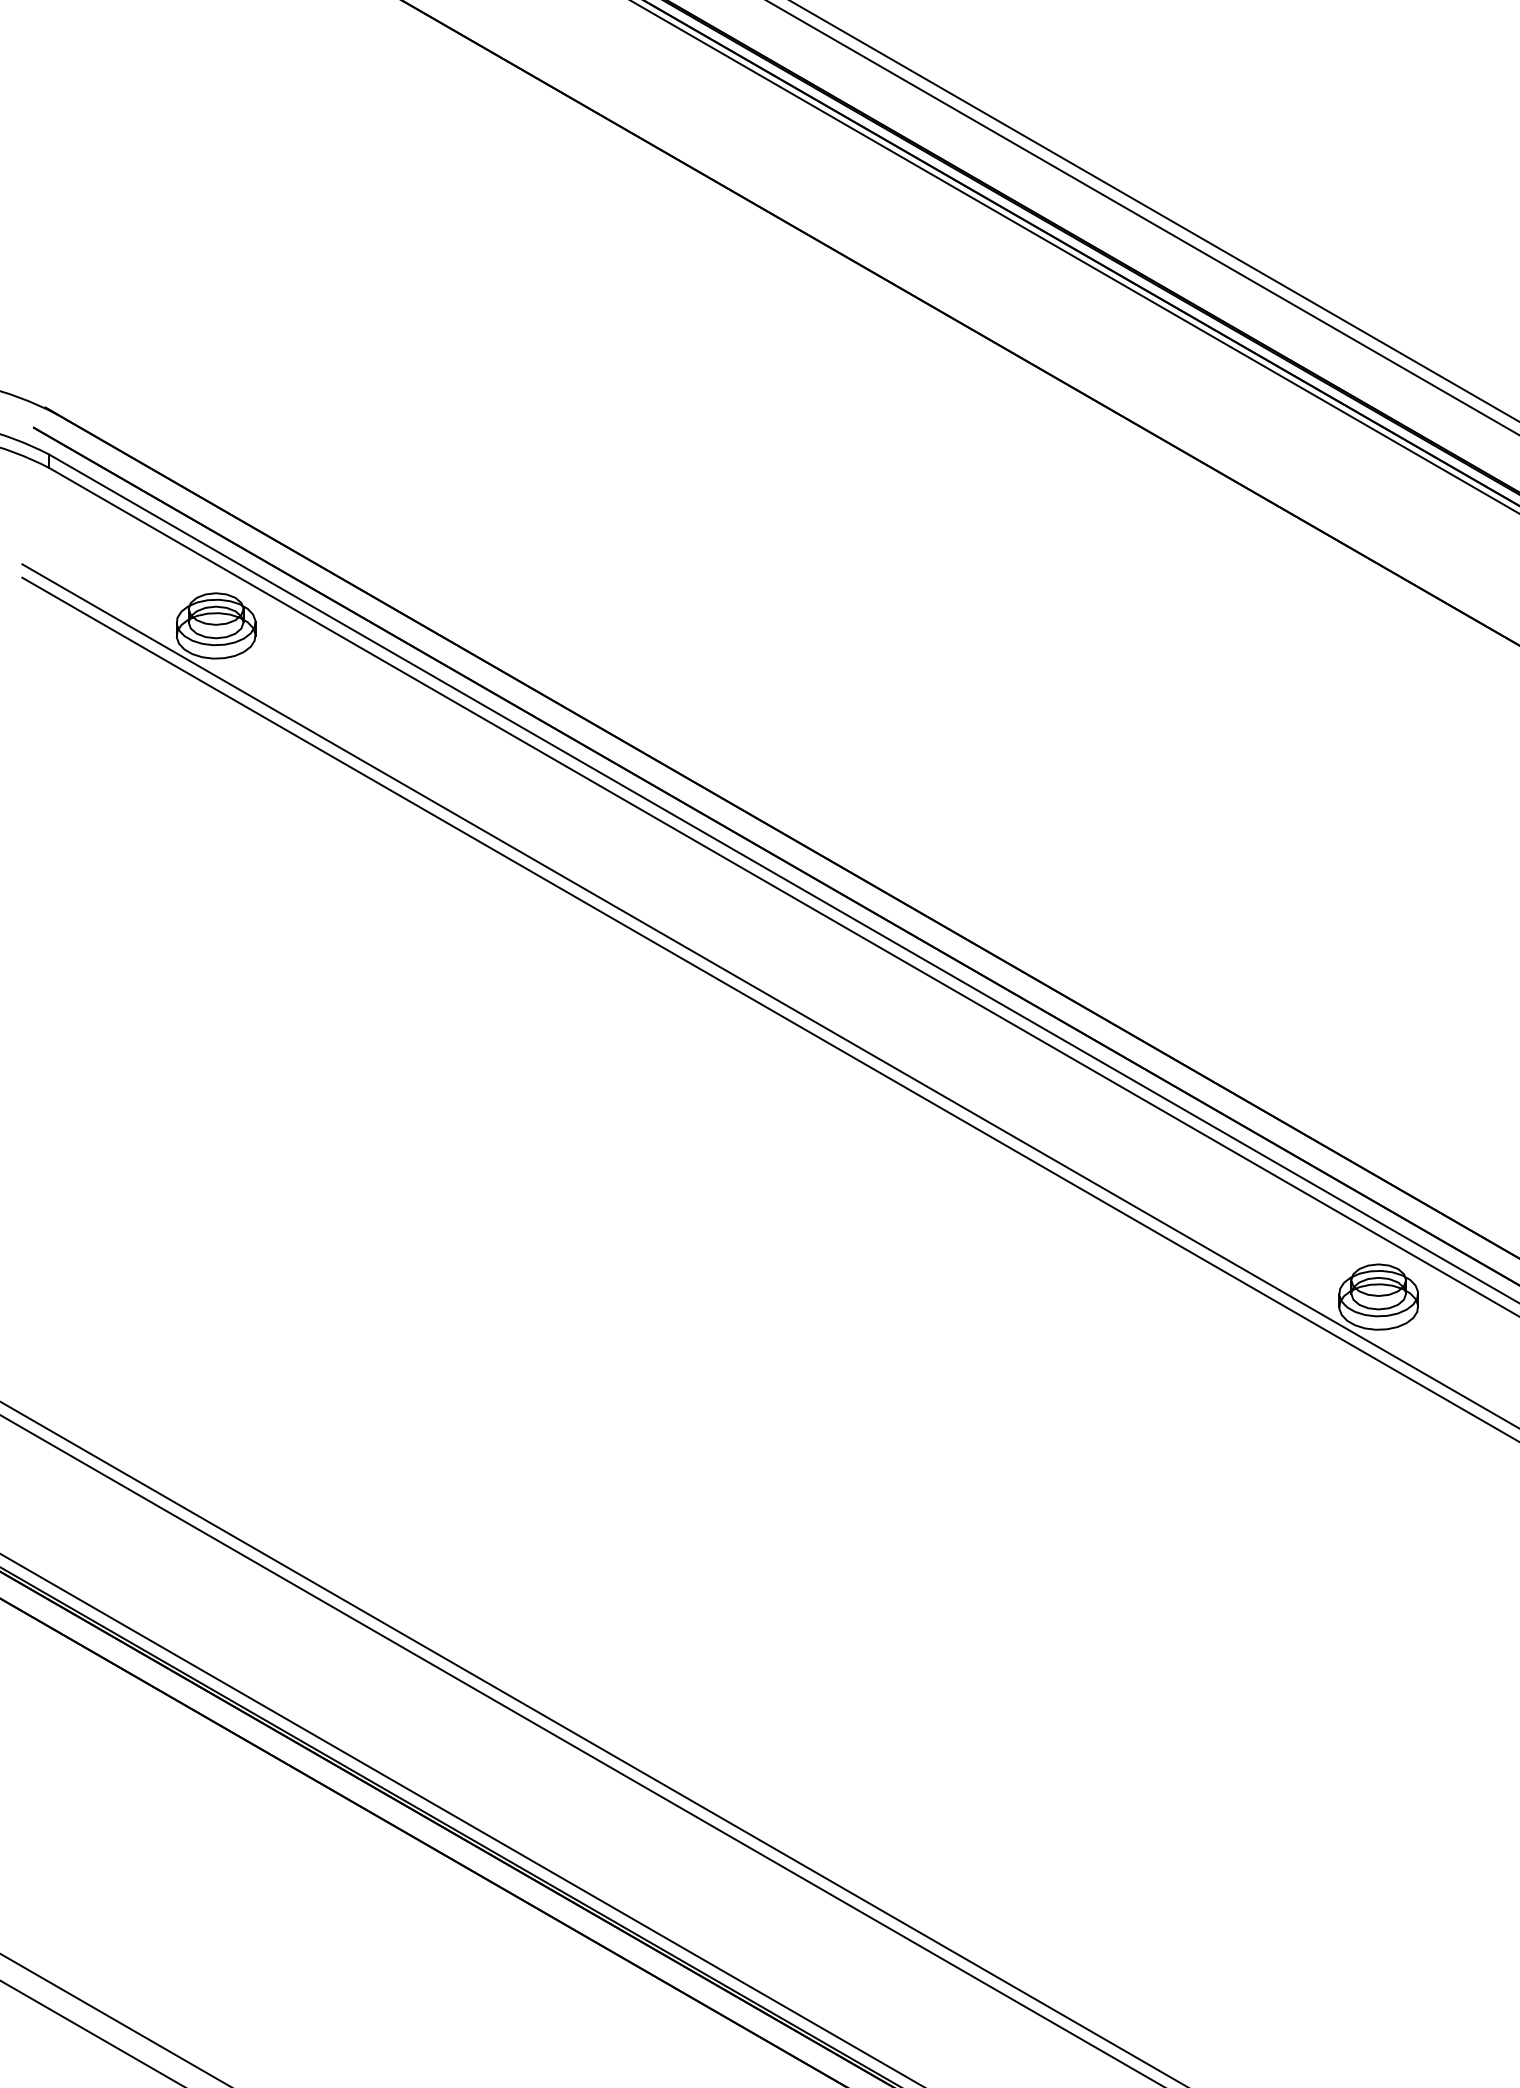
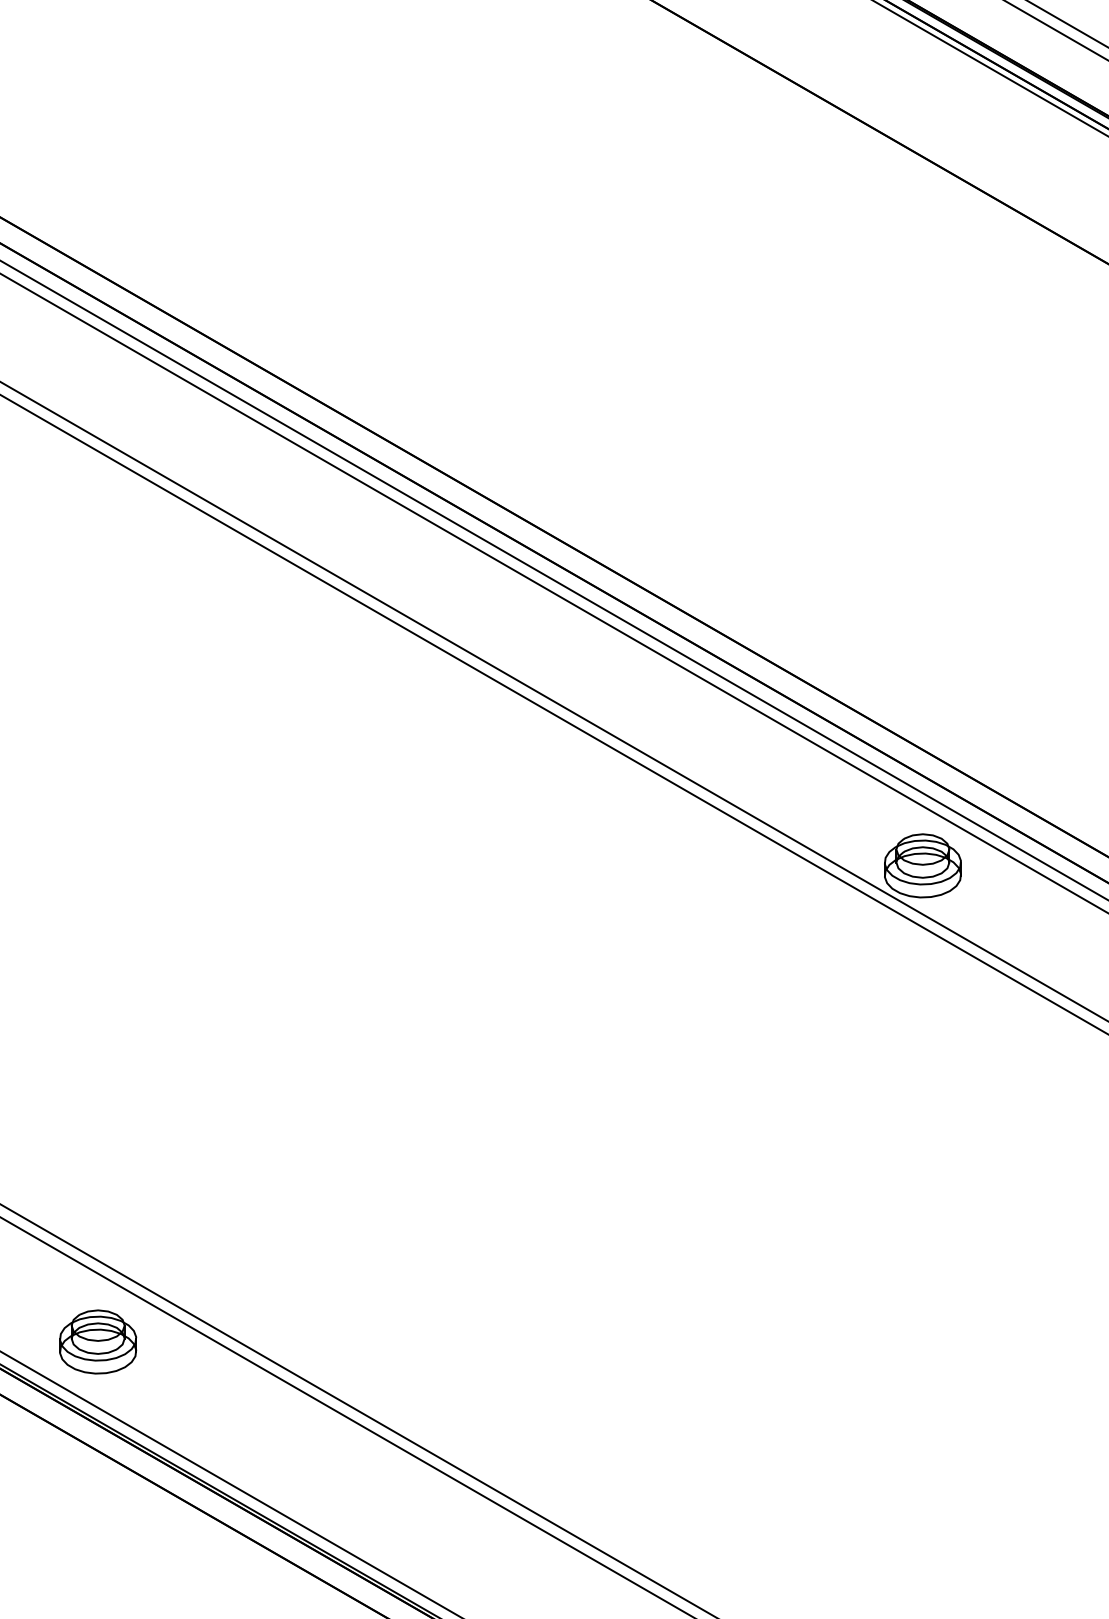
part: (525, 1788) -> (97, 1341), added

